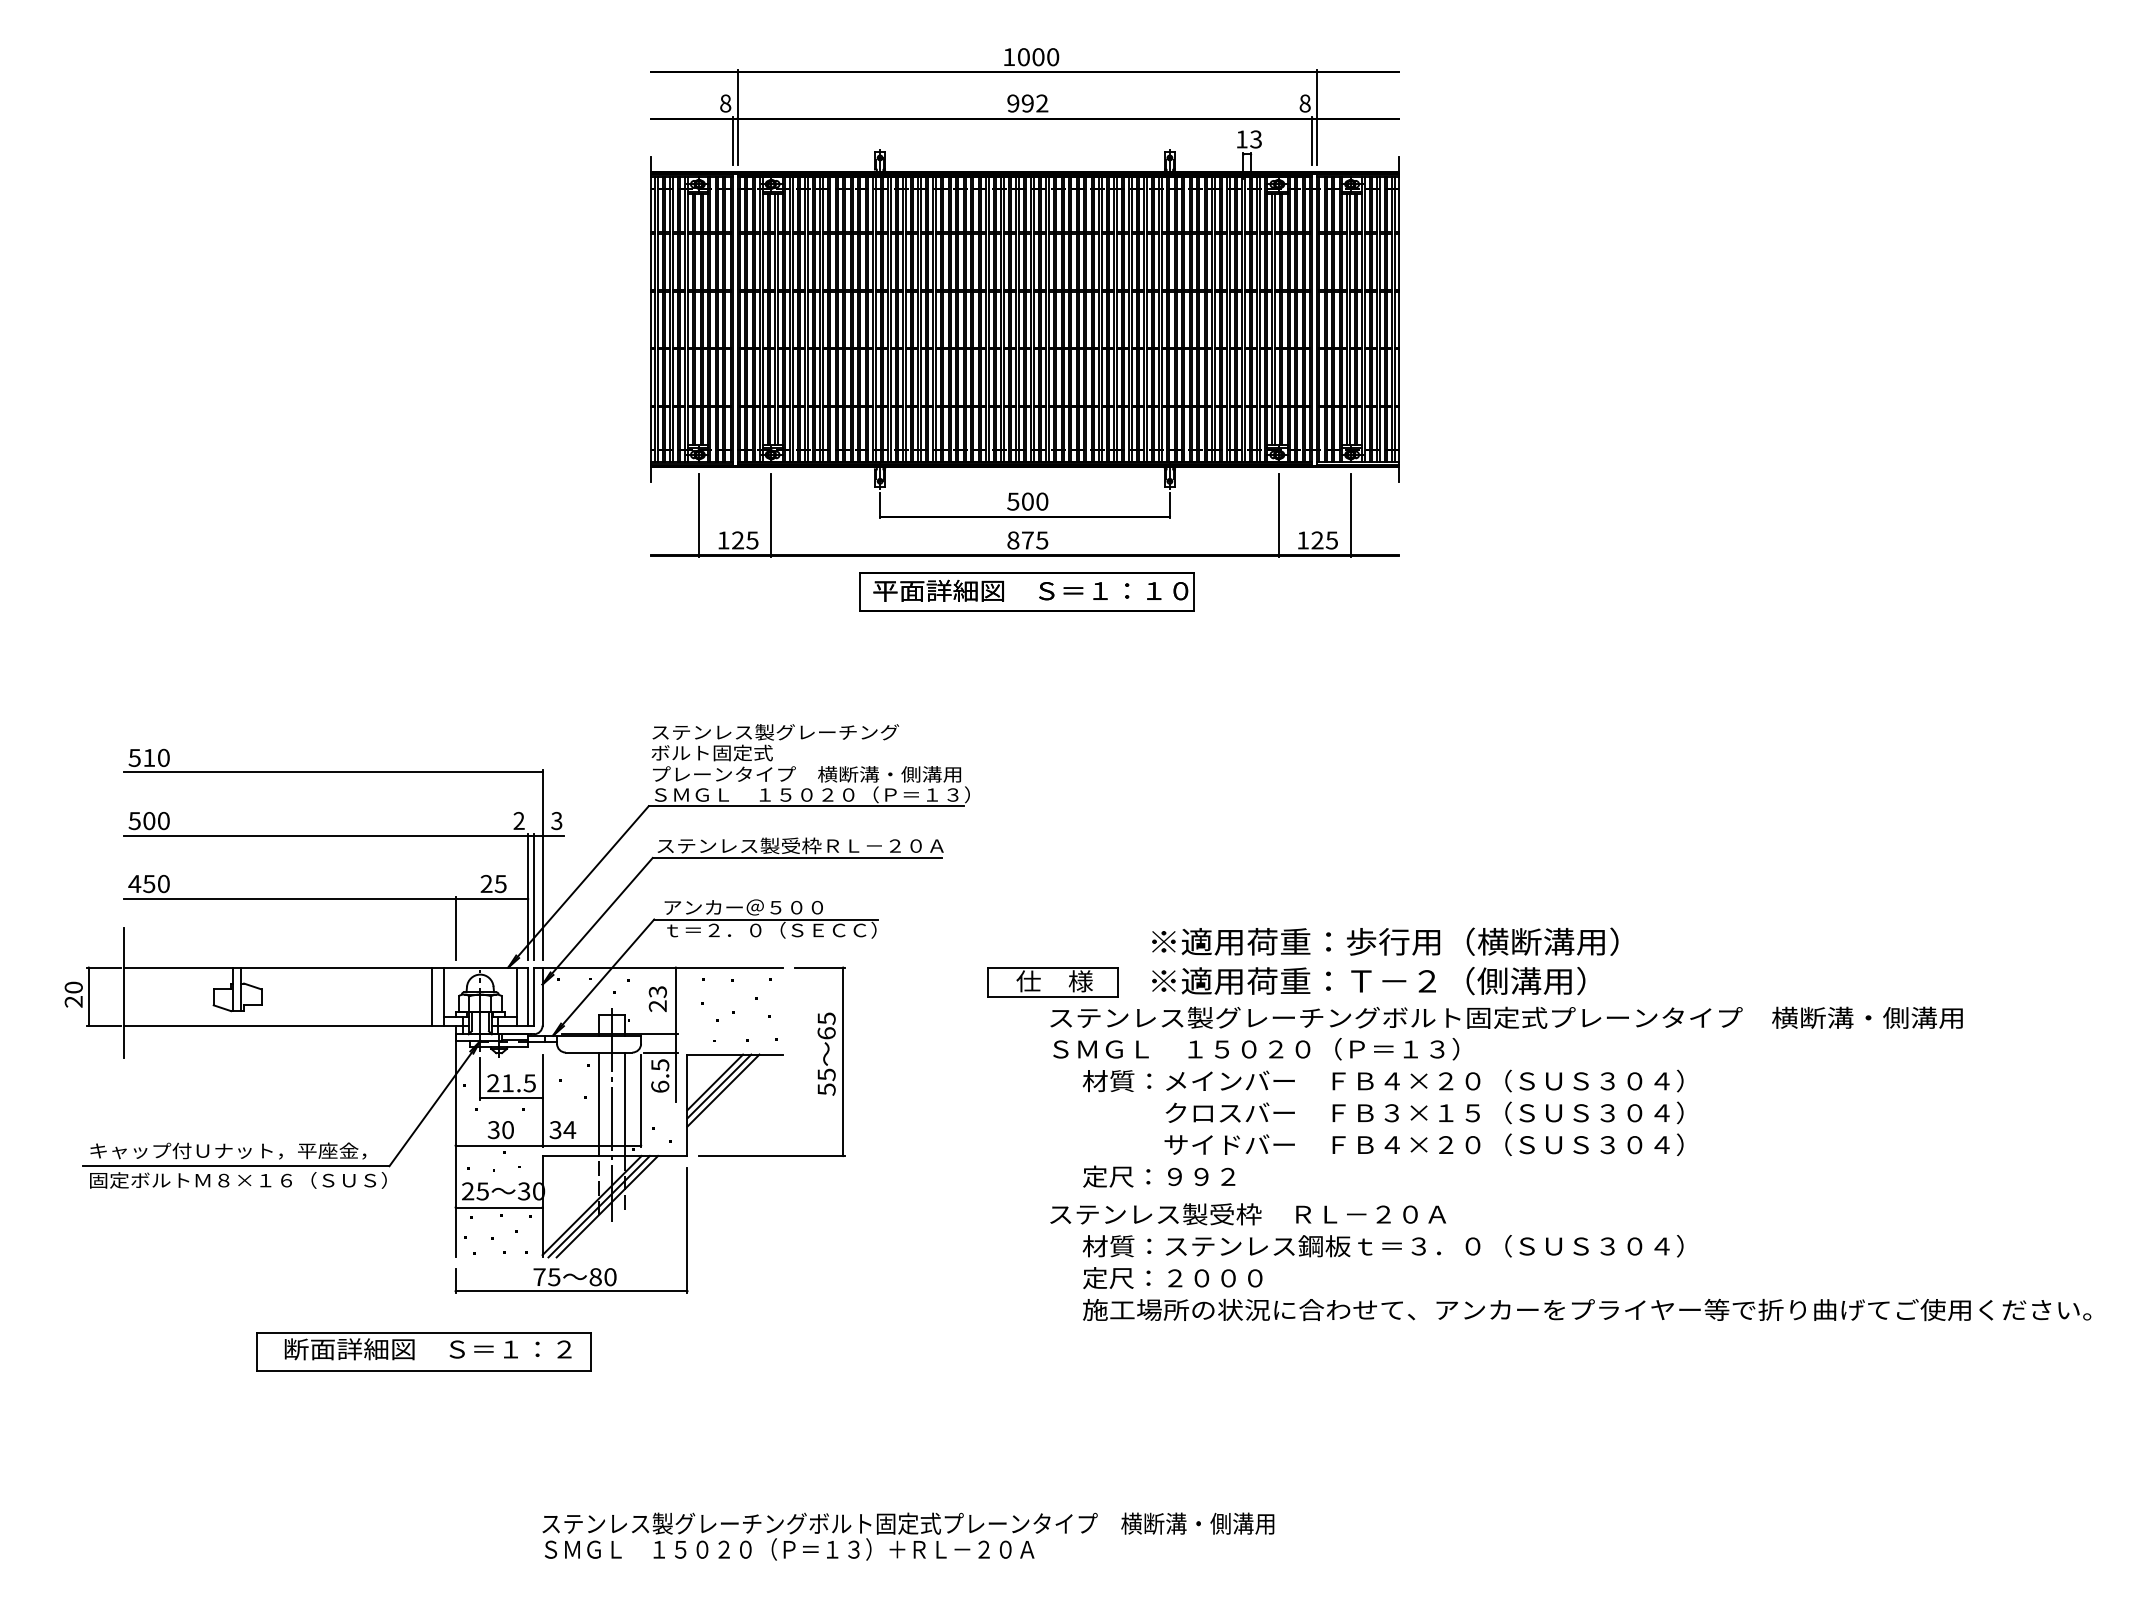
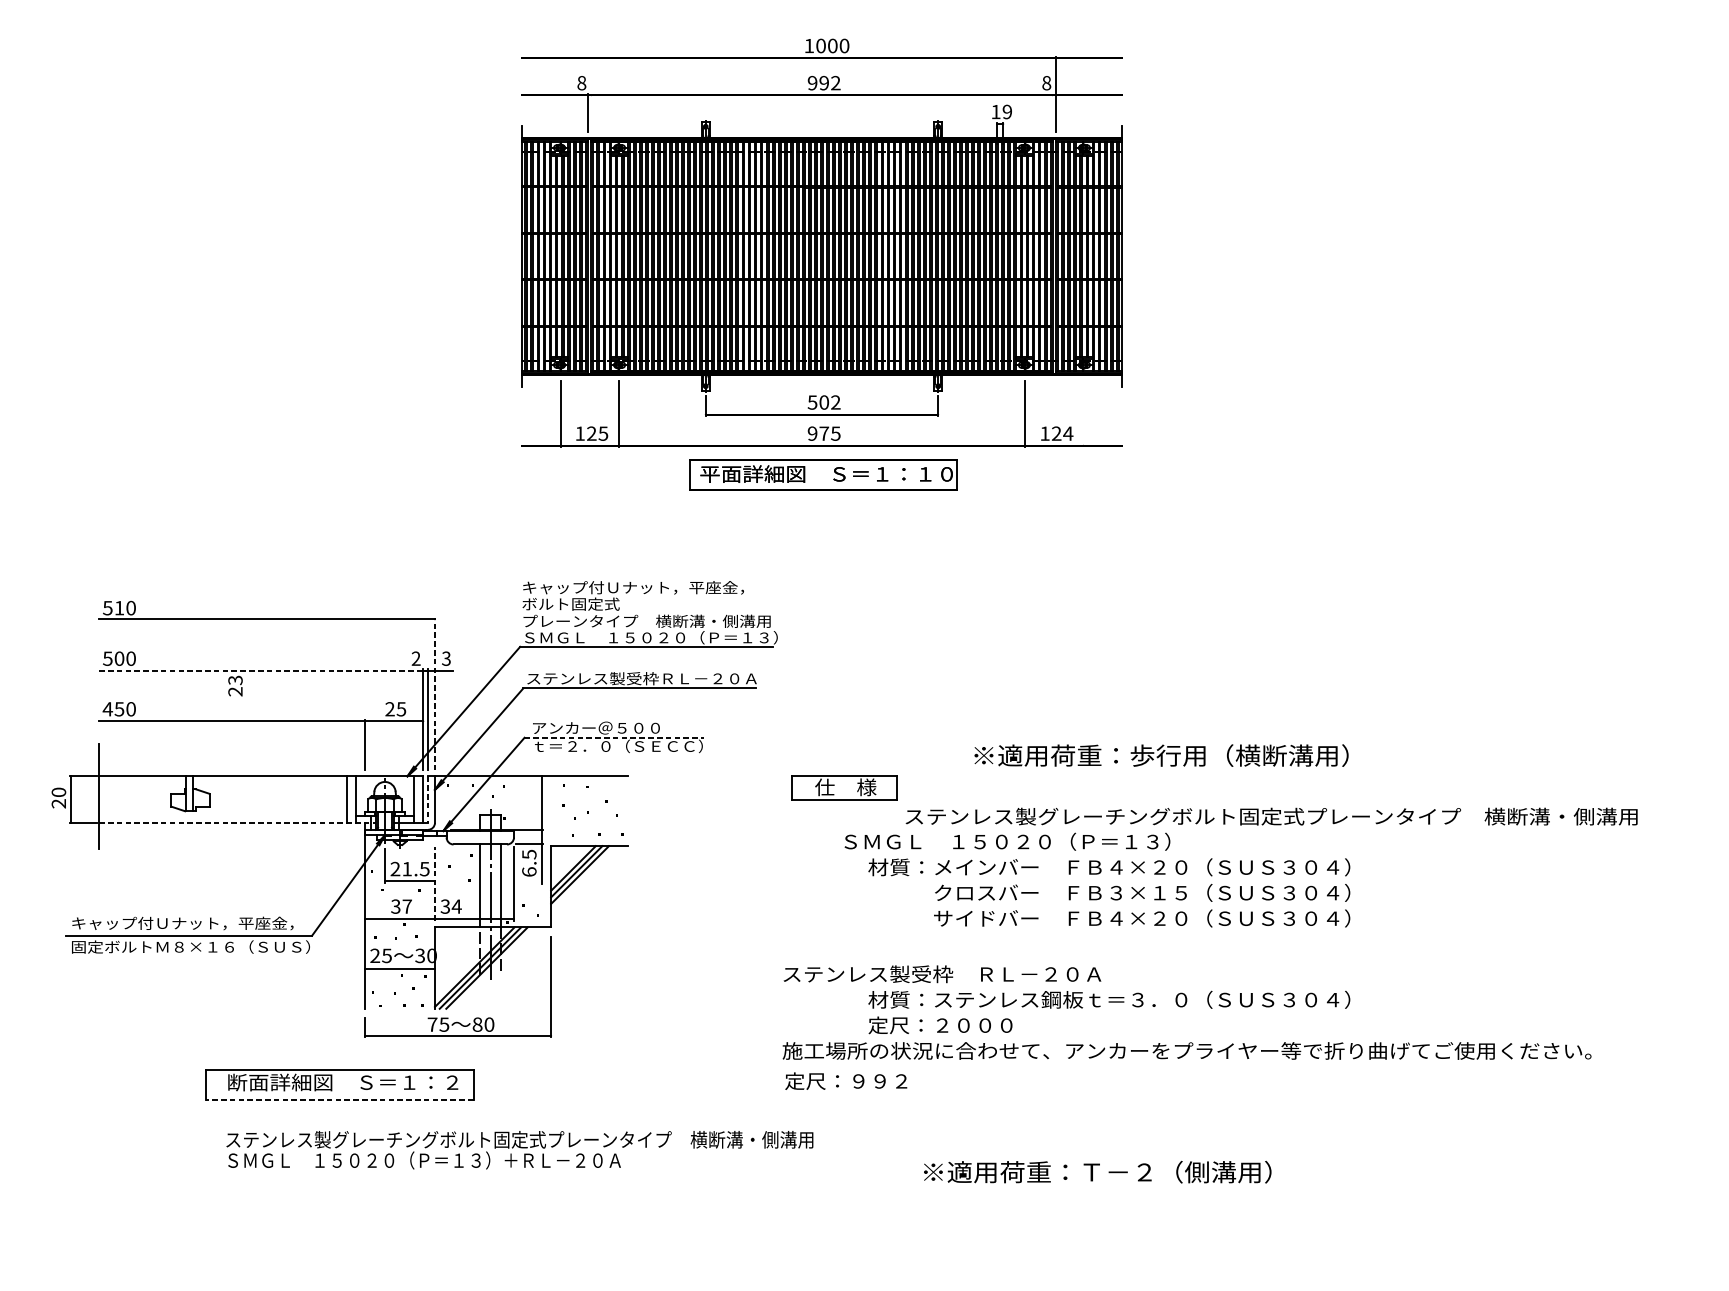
line: (737, 117) -> (591, 94), removed
text: (1255, 139) -> (1006, 112), 13 -> 19
line: (1312, 140) -> (1052, 112), removed
text: (1042, 501) -> (836, 402), 500 -> 502
line: (1350, 515) -> (1083, 413), removed
text: (1013, 540) -> (812, 433), 875 -> 975
text: (1331, 540) -> (1067, 433), 125 -> 124
text: (789, 732) -> (633, 587), ステンレス製グレーチング -> キャップ付Ｕナット，平座金，
line: (326, 836) -> (261, 671), solid -> dashed
line: (542, 864) -> (434, 693), solid -> dashed
line: (766, 919) -> (614, 737), solid -> dashed
text: (1385, 941) -> (1161, 755), moved
text: (1368, 981) -> (1097, 1172), moved
line: (533, 996) -> (427, 799), solid -> dashed
text: (657, 998) -> (235, 685), moved
text: (1506, 1017) -> (1271, 816), moved
line: (296, 1025) -> (237, 822), solid -> dashed
part: (817, 1070) -> (655, 858), removed
line: (542, 1101) -> (434, 883), solid -> dashed
text: (507, 1130) -> (406, 907), 30 -> 37
text: (1159, 1176) -> (846, 1081), moved
text: (1248, 1214) -> (942, 974), moved
text: (1587, 1309) -> (1187, 1050), moved
line: (424, 1370) -> (340, 1099), solid -> dashed
text: (908, 1536) -> (519, 1150), moved

